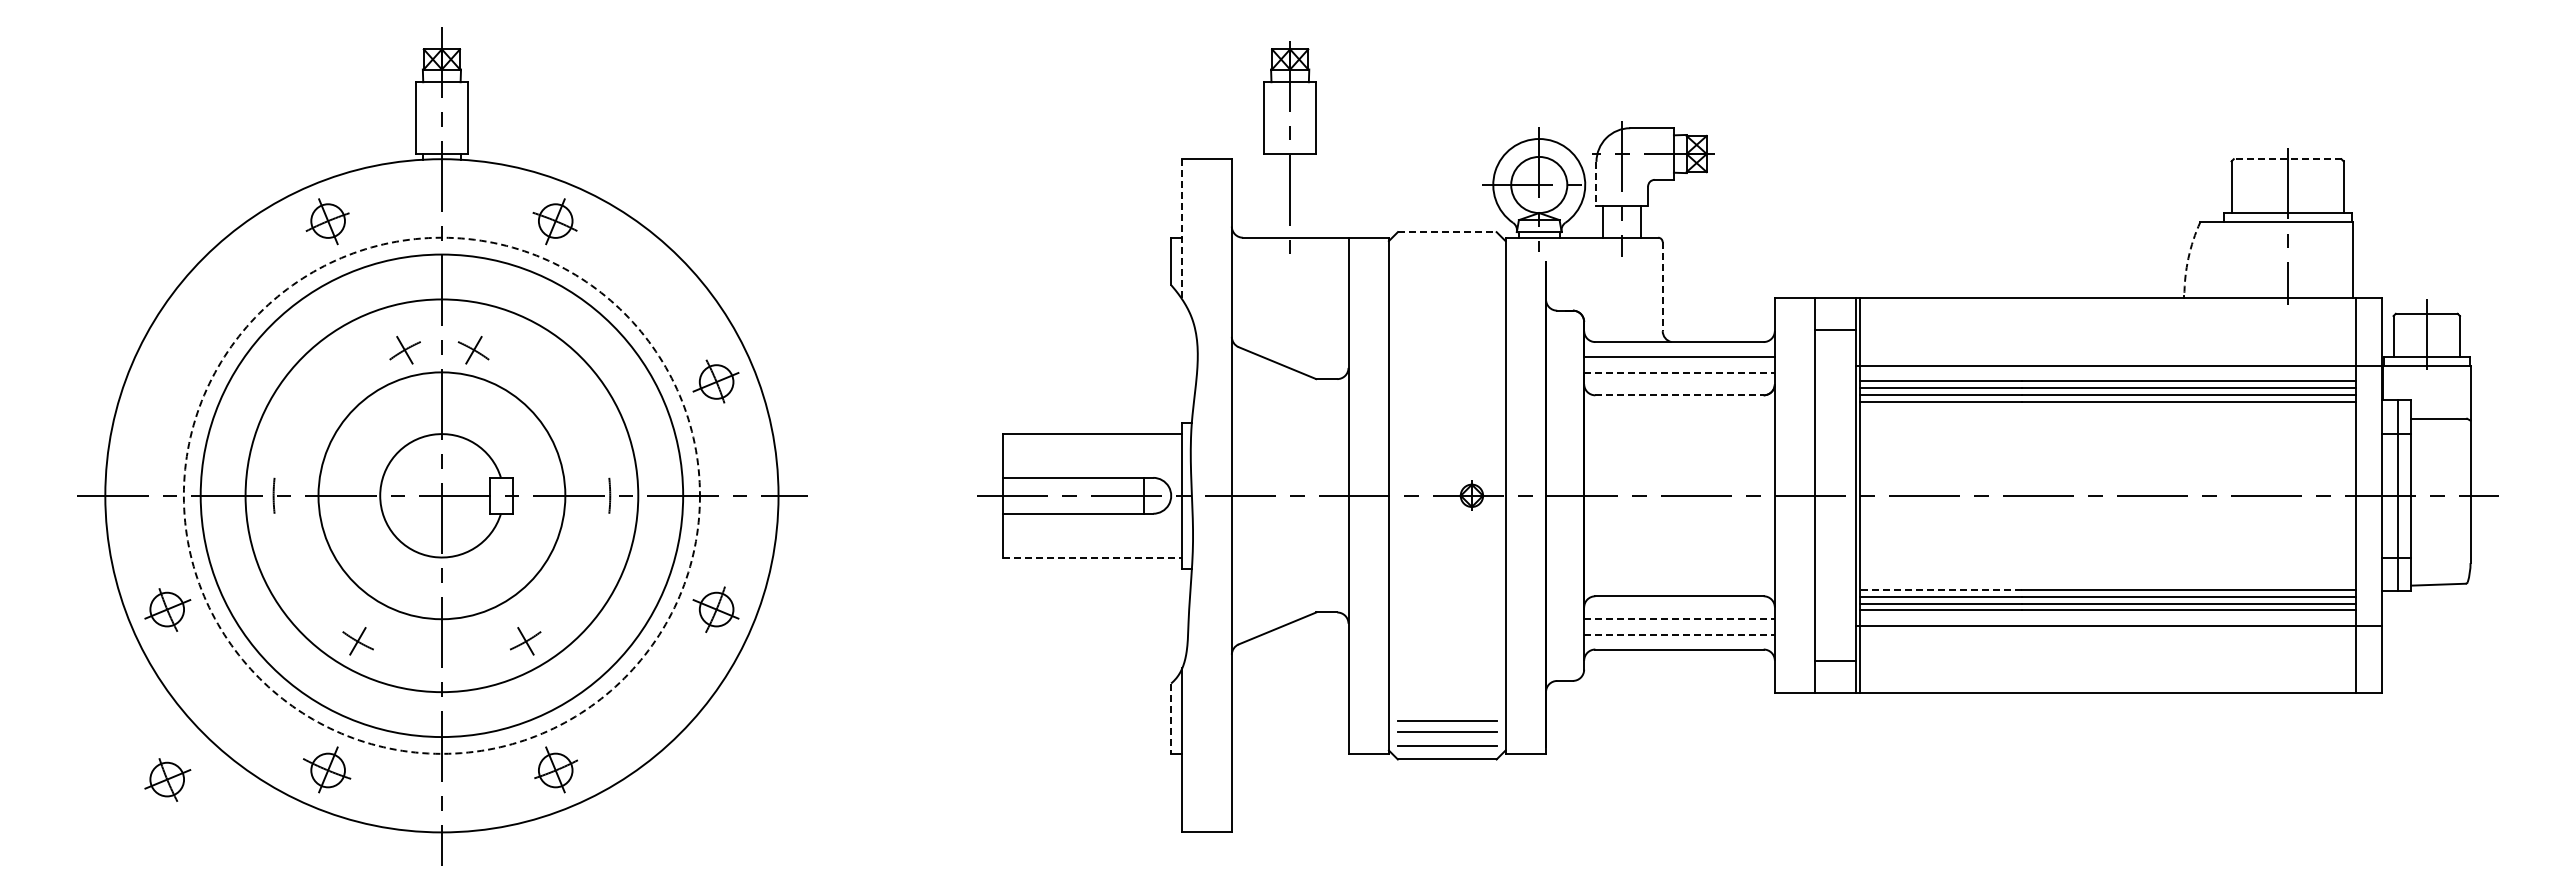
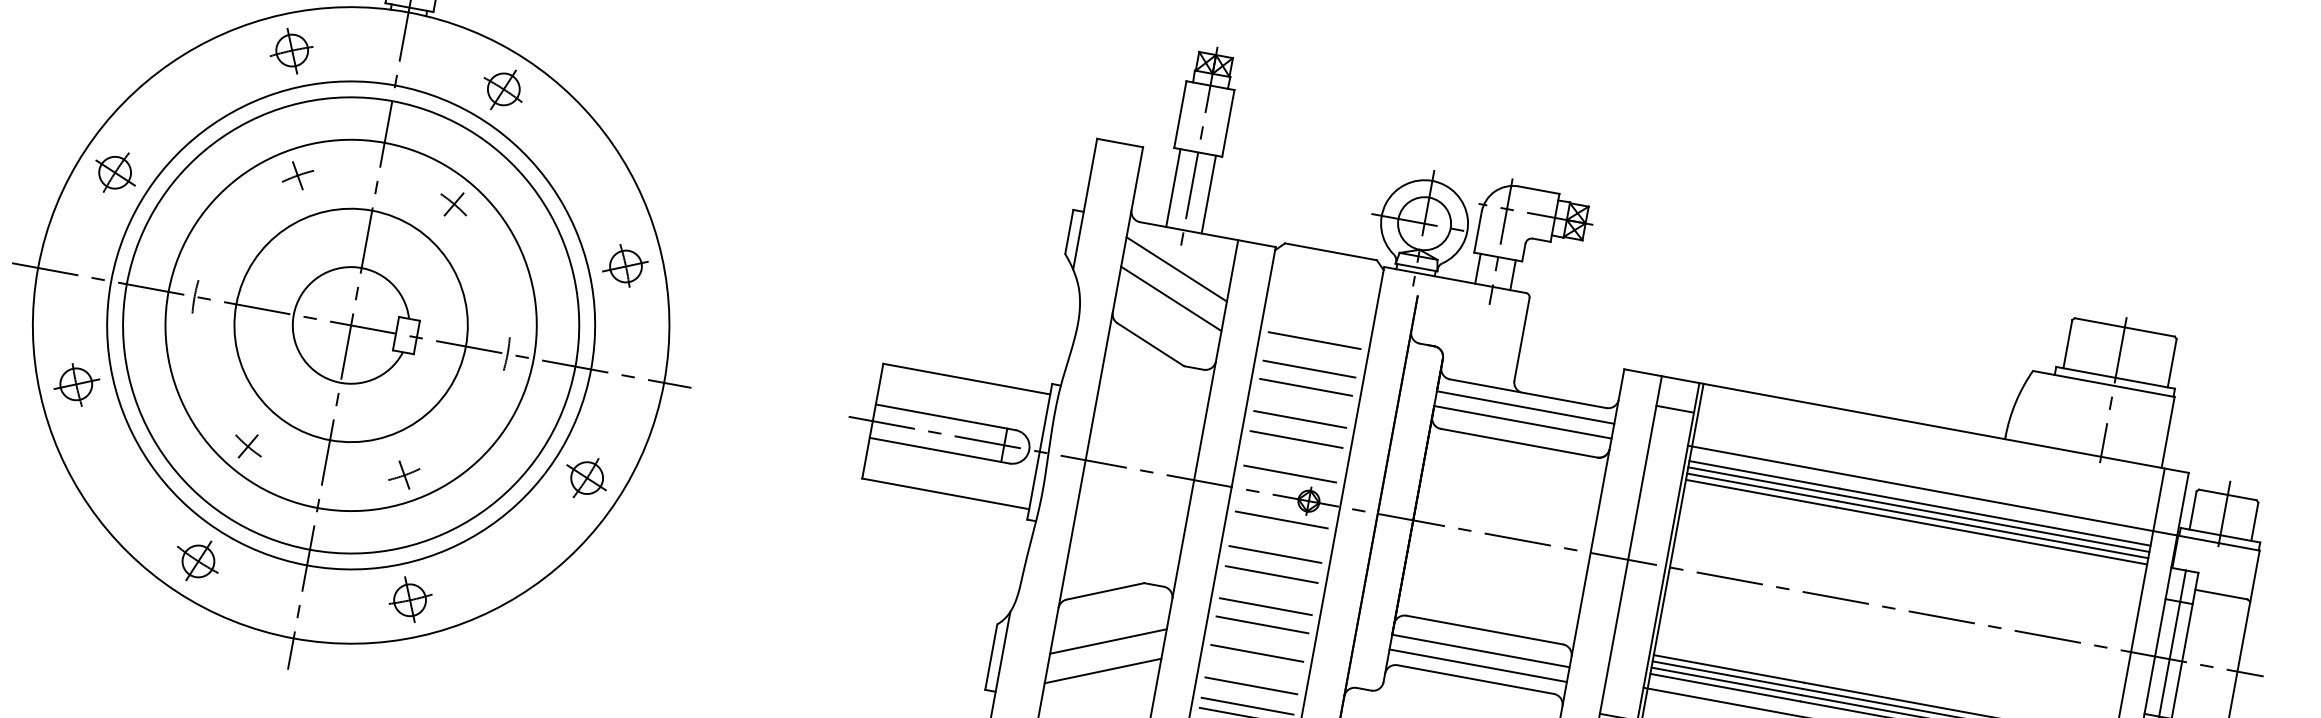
line: (2287, 159) -> (2124, 327), dashed -> solid
line: (1596, 183) -> (1478, 232), dashed -> solid
line: (1271, 195) -> (1173, 187), added
line: (1309, 195) -> (1209, 194), added
line: (1182, 230) -> (1085, 205), dashed -> solid
line: (1447, 232) -> (1331, 252), dashed -> solid
arc: (2188, 258) -> (2015, 402), dashed -> solid
line: (1289, 279) -> (1176, 268), added
line: (1662, 287) -> (1521, 340), dashed -> solid
line: (1289, 311) -> (1170, 298), added
line: (1446, 327) -> (1313, 340), added
part: (404, 350) -> (297, 175), moved
part: (473, 350) -> (453, 204), moved
line: (1446, 358) -> (1308, 369), added
line: (1680, 372) -> (1523, 422), dashed -> solid
line: (1446, 377) -> (1305, 386), added
part: (167, 381) -> (115, 172), added
line: (1680, 395) -> (1519, 443), dashed -> solid
line: (1446, 412) -> (1299, 419), added
line: (1446, 433) -> (1295, 438), added
line: (1446, 471) -> (1289, 474), added
circle: (441, 495) -> (350, 325), dashed -> solid
line: (1446, 520) -> (1281, 519), added
line: (1092, 557) -> (945, 493), dashed -> solid
line: (1446, 557) -> (1274, 554), added
line: (1446, 579) -> (1270, 574), added
line: (1940, 590) -> (1728, 669), dashed -> solid
line: (1446, 613) -> (1265, 606), added
line: (1680, 618) -> (1481, 650), dashed -> solid
line: (1446, 633) -> (1261, 624), added
line: (1680, 634) -> (1479, 665), dashed -> solid
line: (1446, 663) -> (1256, 652), added
line: (1289, 679) -> (1107, 640), added
line: (1446, 698) -> (1250, 685), added
line: (1289, 711) -> (1102, 670), added
line: (1171, 719) -> (991, 657), dashed -> solid
part: (167, 779) -> (47, 542), removed

